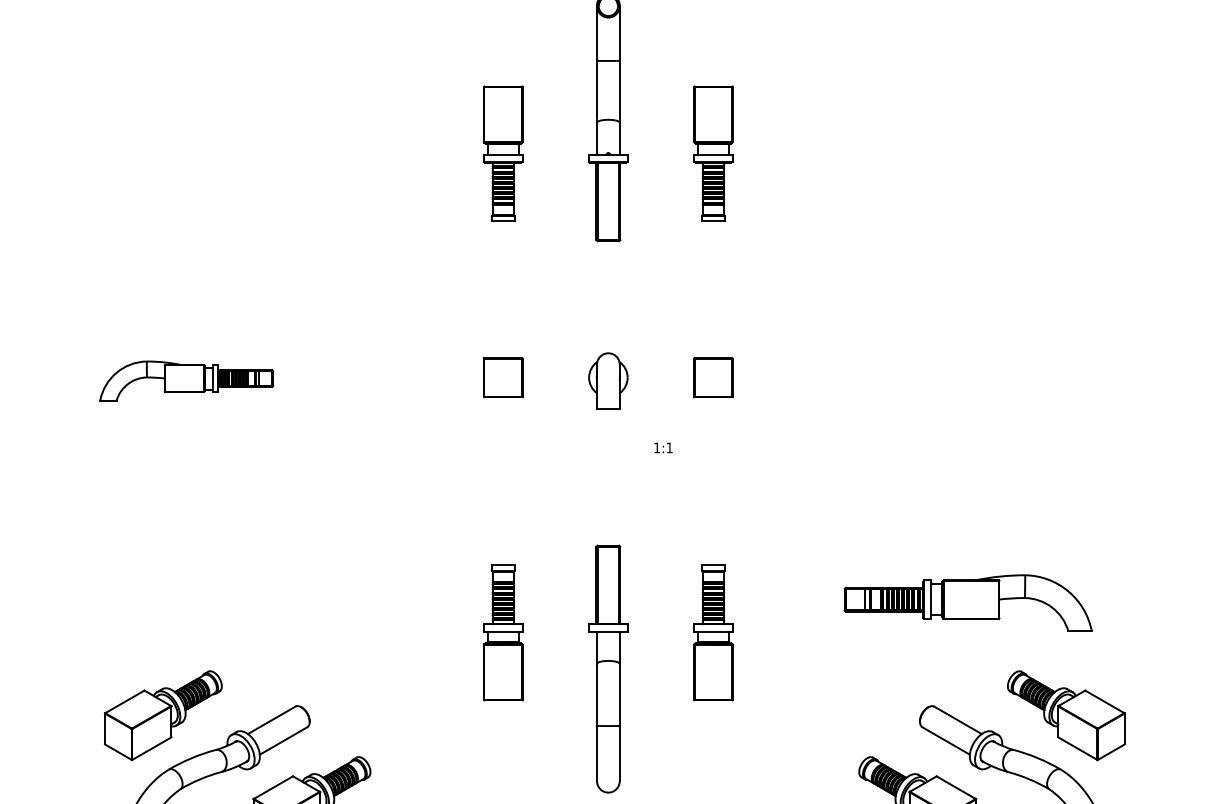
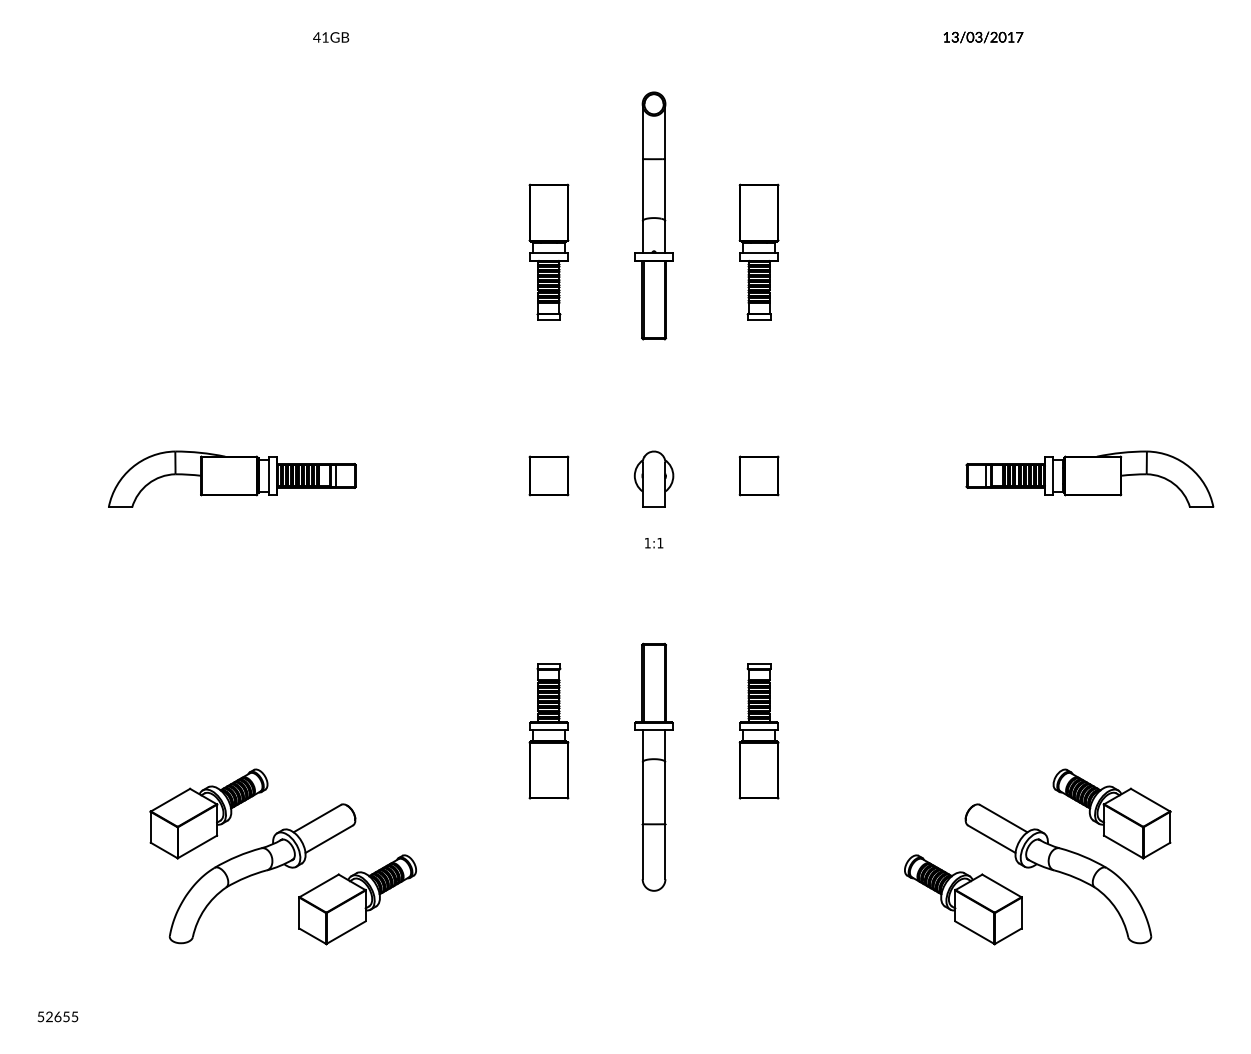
part: (186, 380) -> (232, 478), size x1.43
text: (663, 448) -> (654, 543), moved
part: (967, 602) -> (1089, 478), moved

